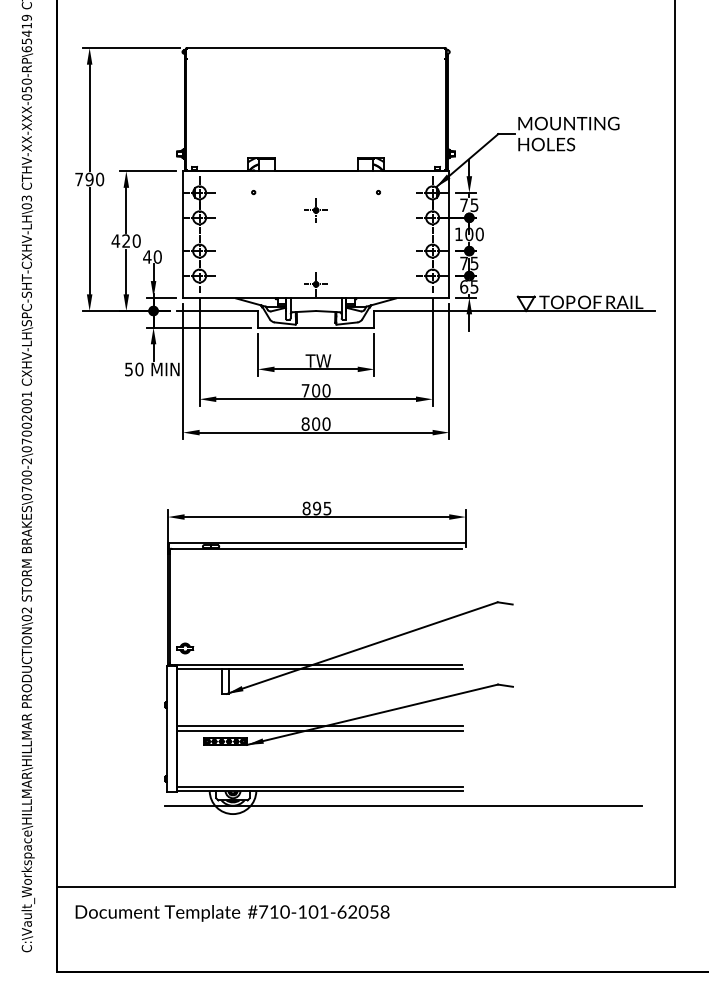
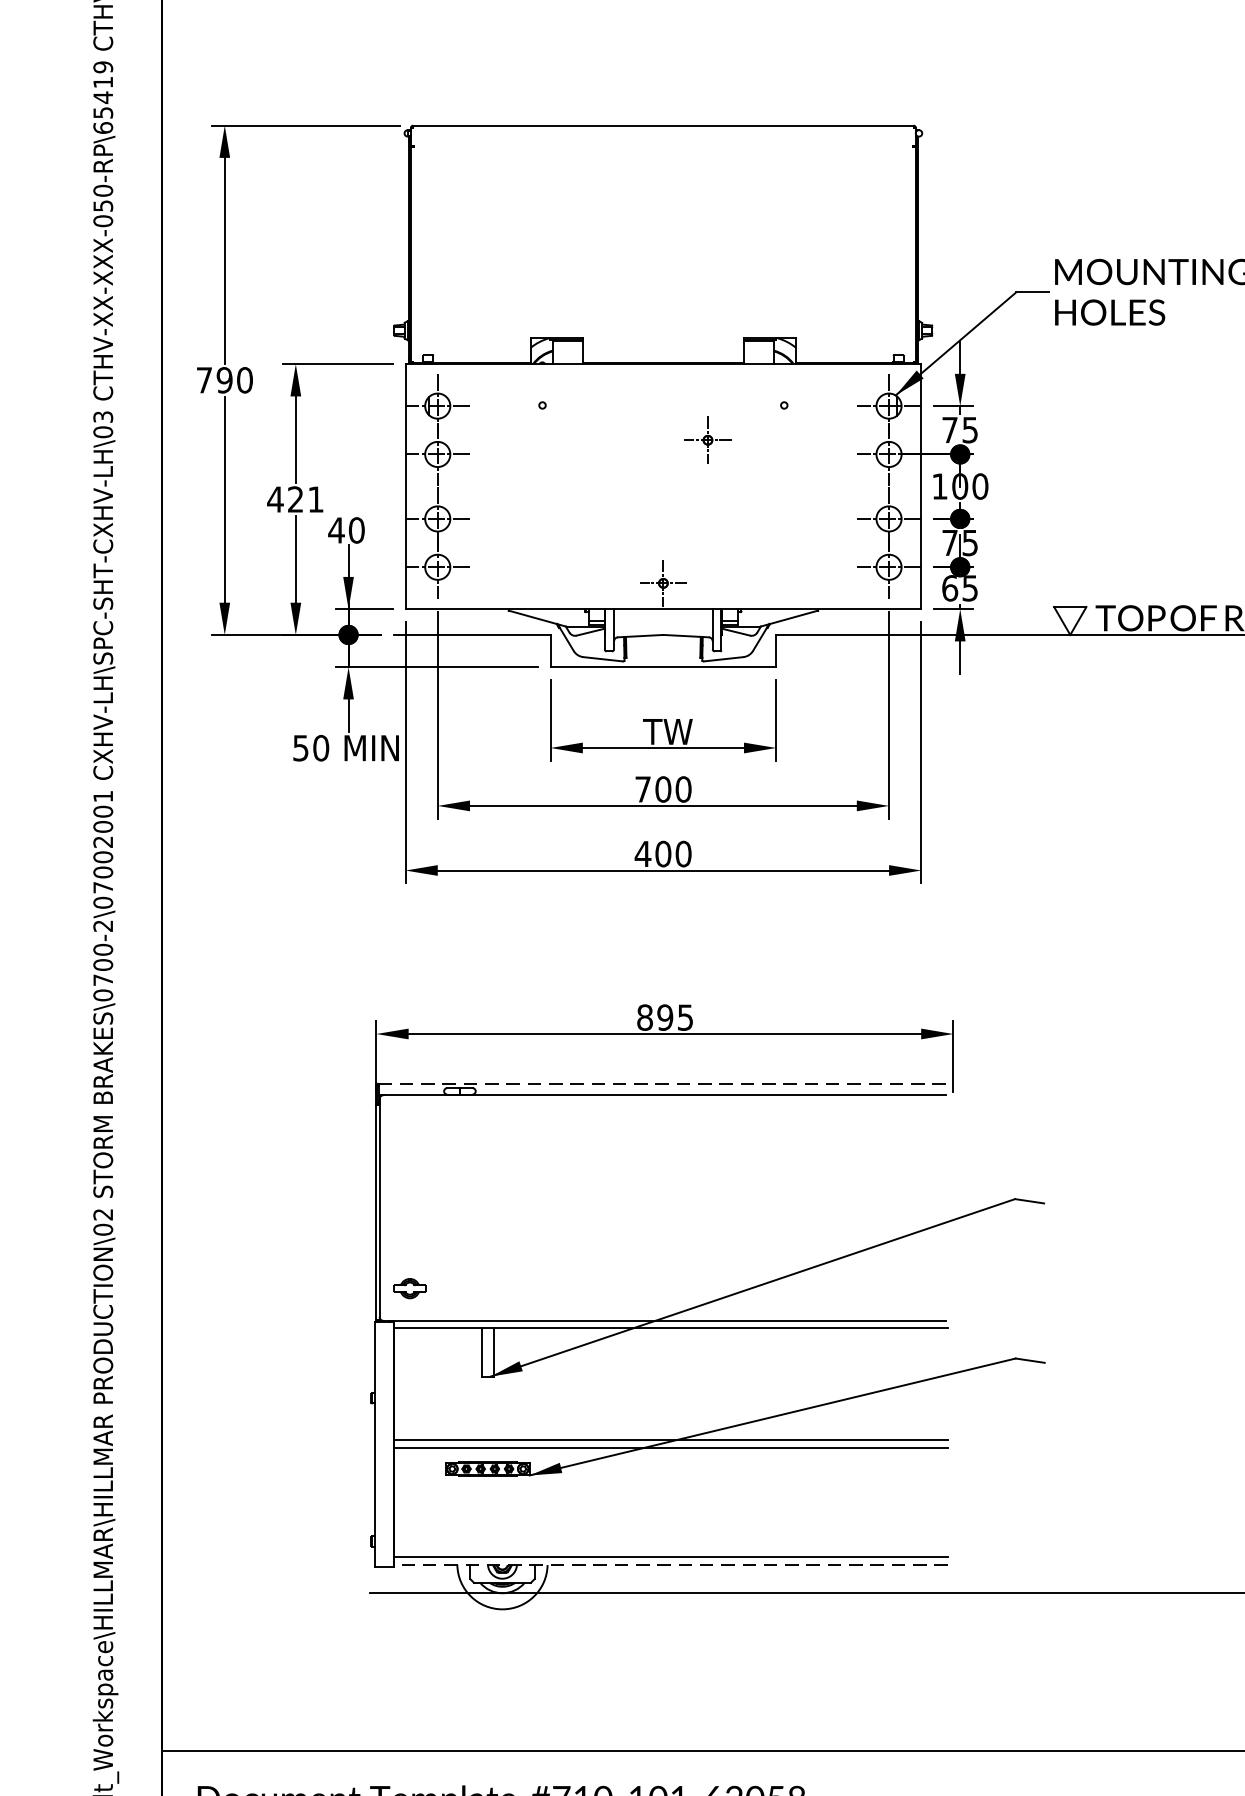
part: (315, 210) -> (706, 440), moved
text: (136, 240) -> (315, 498), 420 -> 421
text: (305, 423) -> (642, 852), 800 -> 400
line: (316, 542) -> (664, 1083), solid -> dashed
line: (320, 791) -> (671, 1565), solid -> dashed

